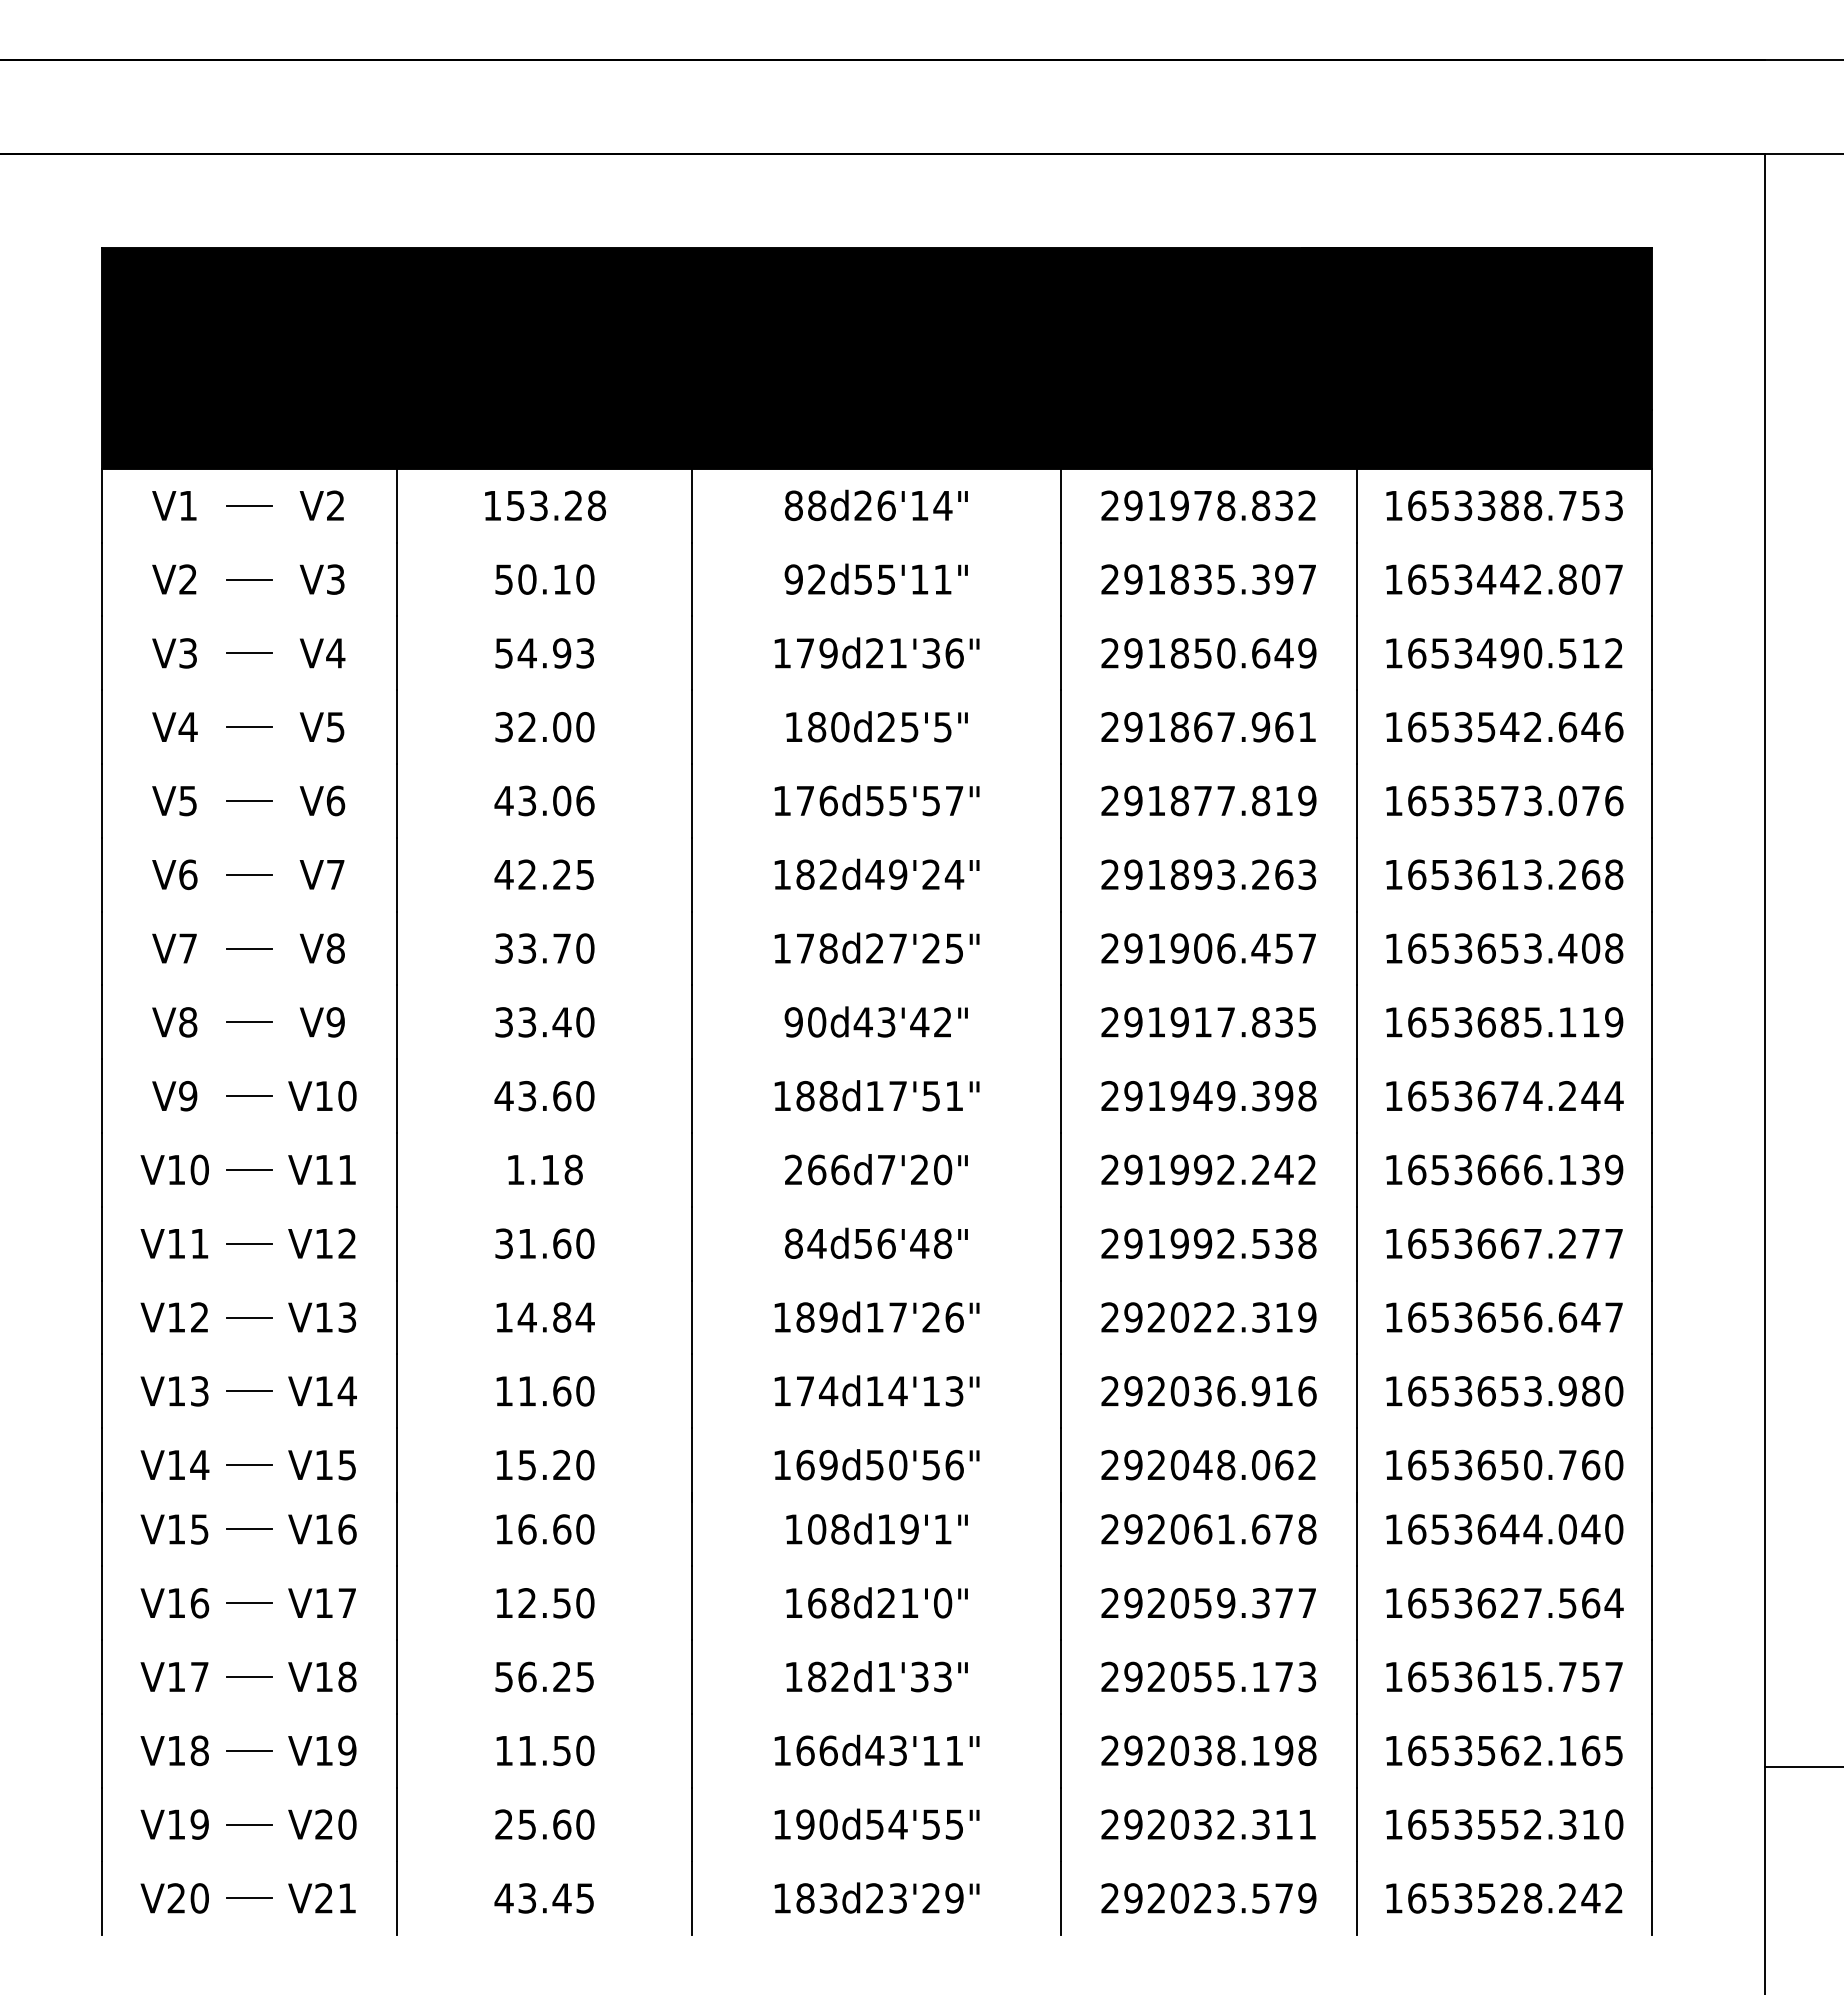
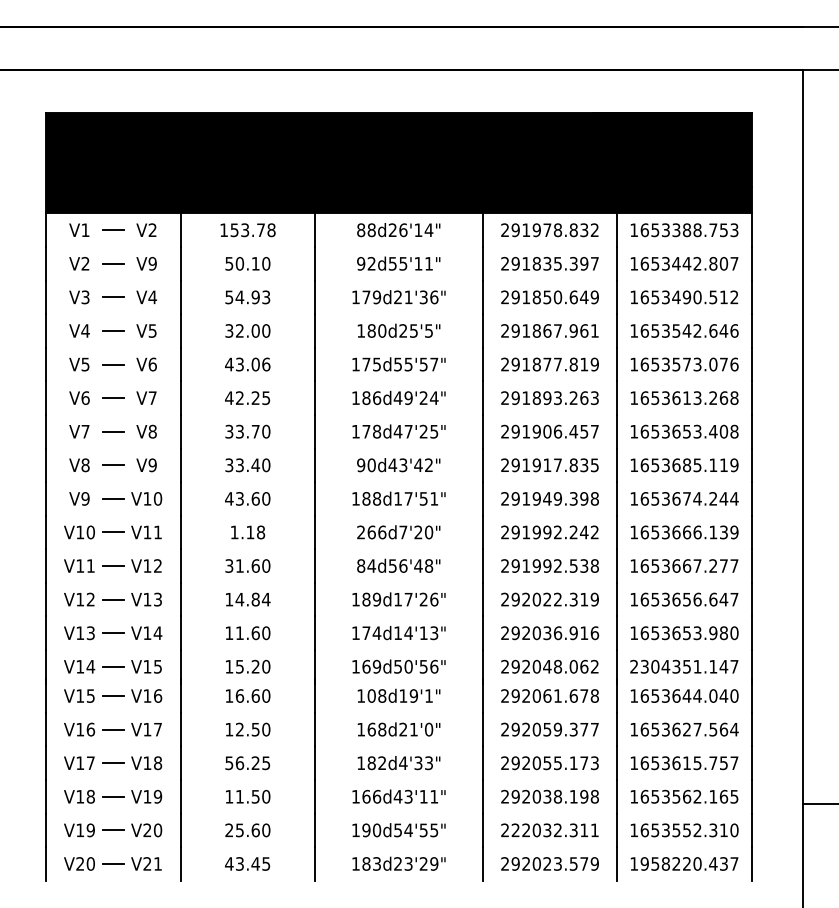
text: (572, 504) -> (260, 229), 153.28 -> 153.78
text: (335, 578) -> (152, 263), V3 -> V9
text: (829, 800) -> (377, 364), 176d55'57" -> 175d55'57"
text: (829, 875) -> (377, 398), 182d49'24" -> 186d49'24"
text: (873, 948) -> (397, 431), 178d27'25" -> 178d47'25"
text: (1504, 1464) -> (684, 666), 1653650.760 -> 2304351.147
text: (886, 1675) -> (403, 762), 182d1'33" -> 182d4'33"
text: (1132, 1824) -> (515, 830), 292032.311 -> 222032.311
text: (1515, 1897) -> (689, 863), 1653528.242 -> 1958220.437

